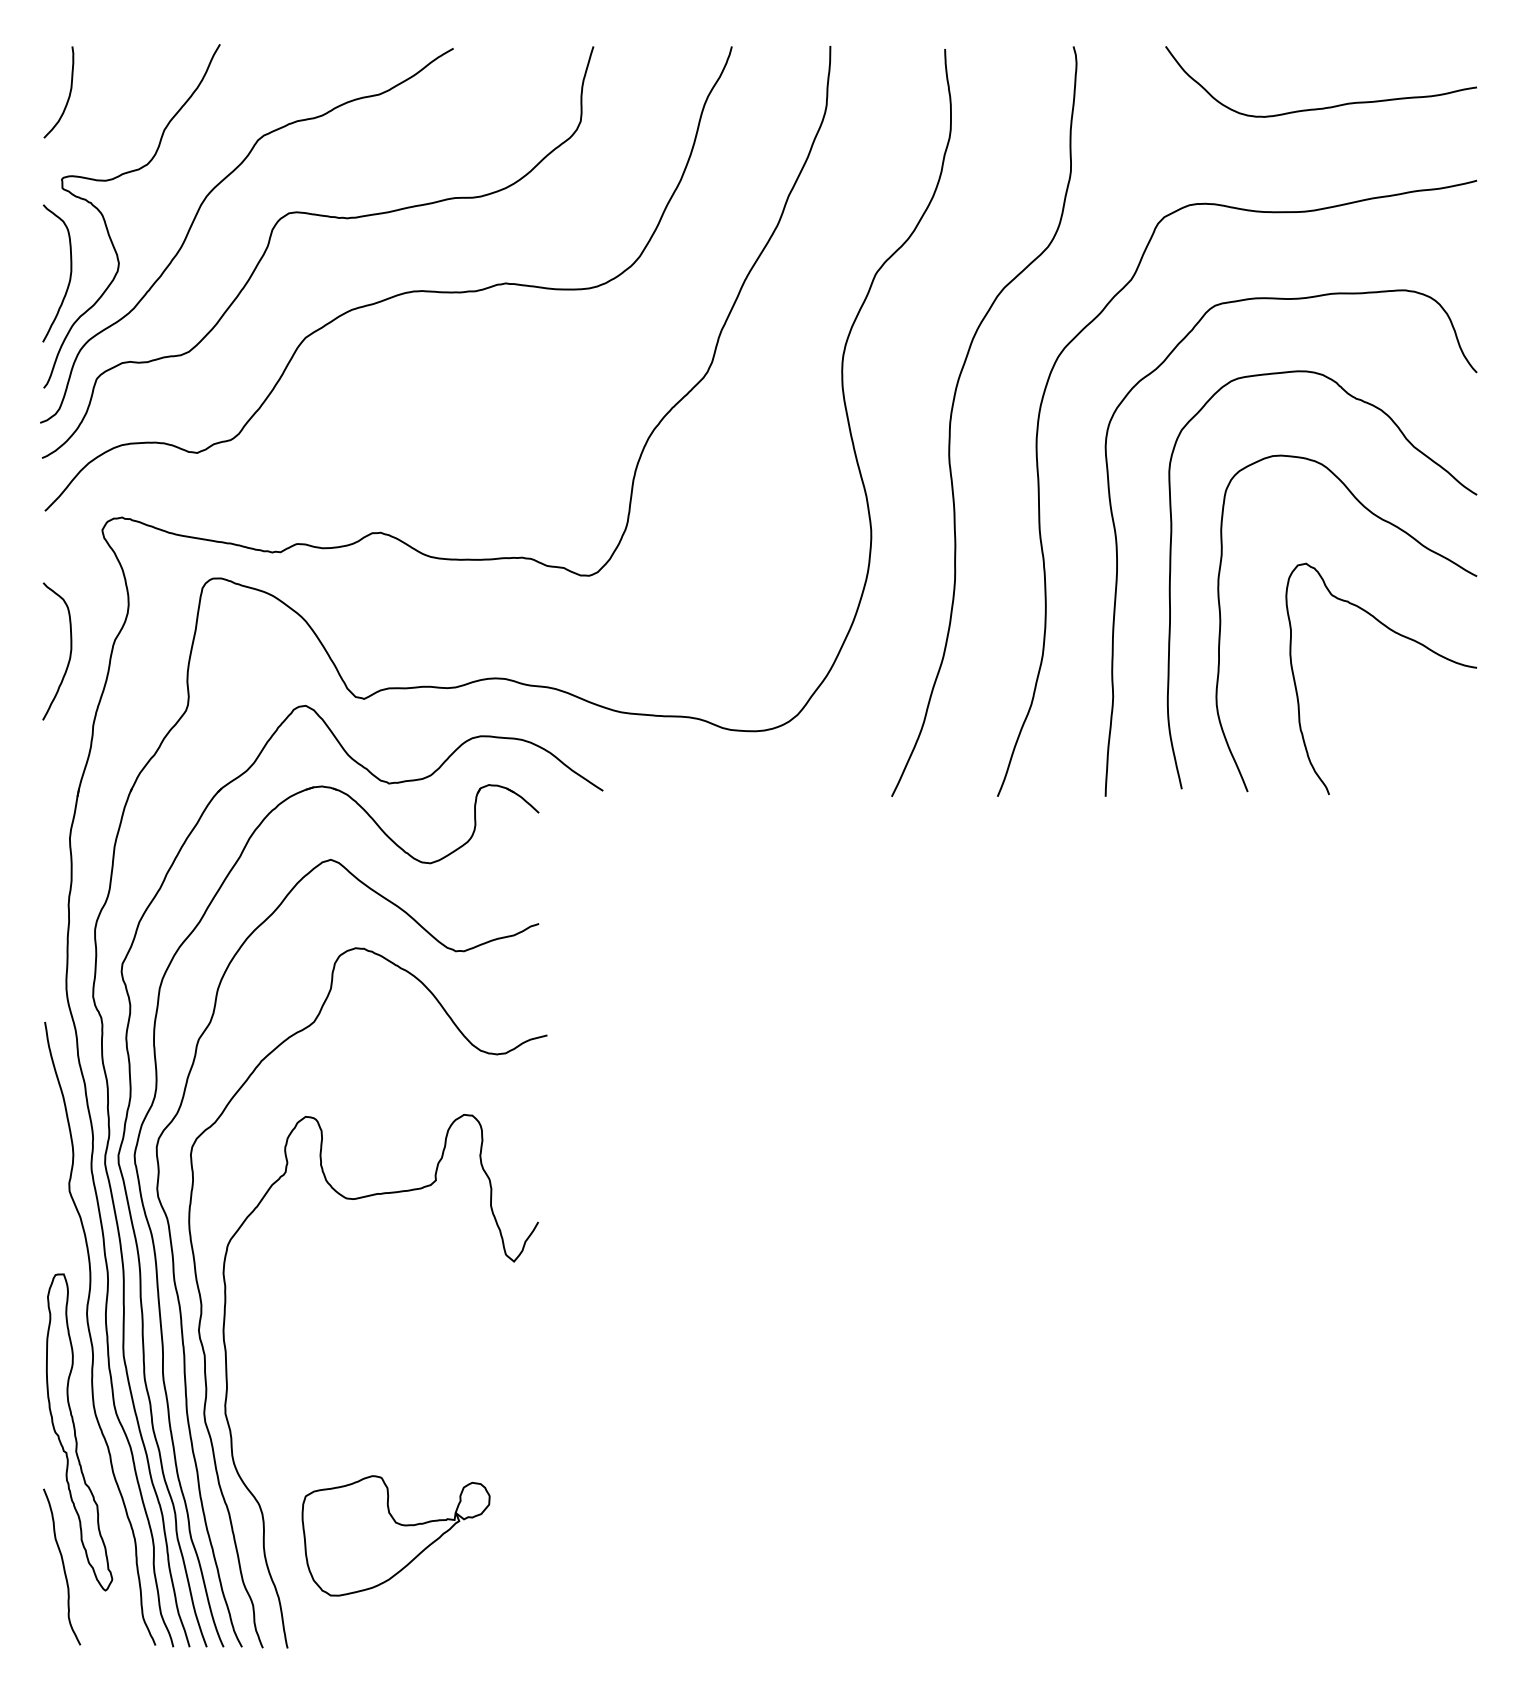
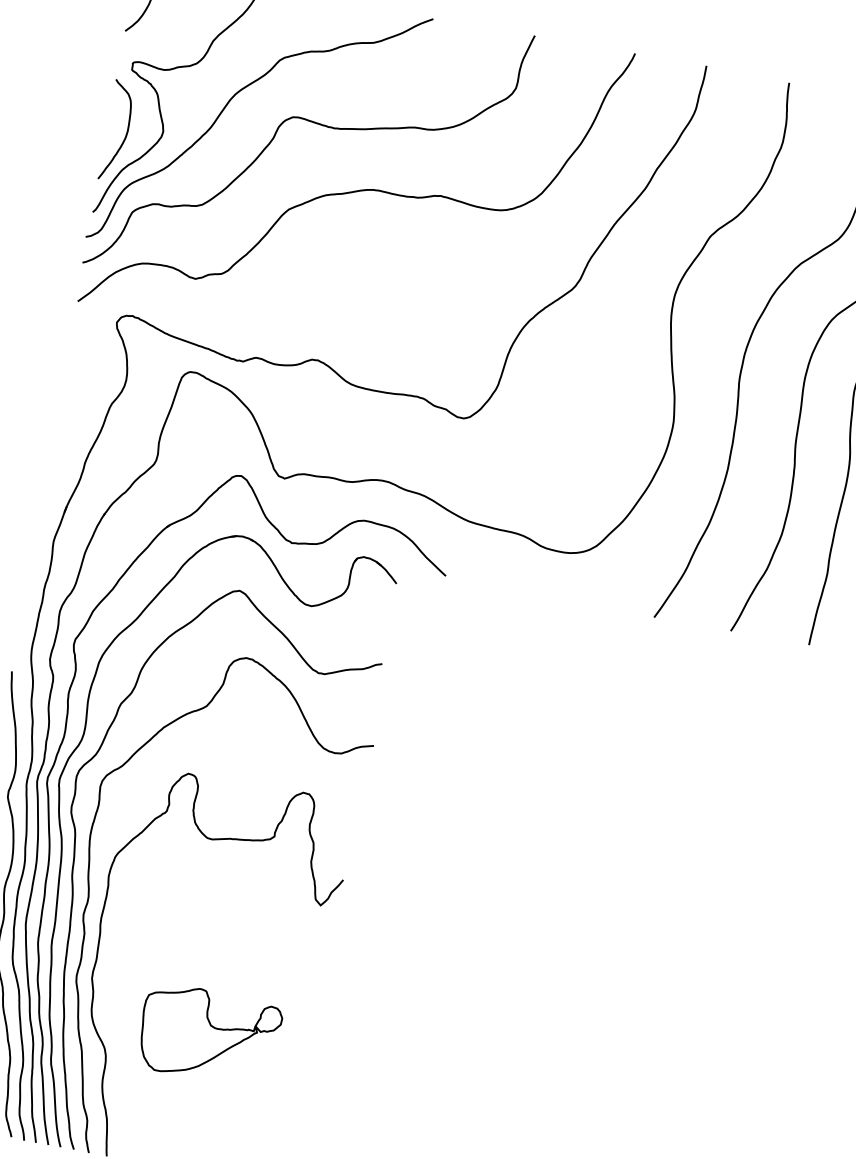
curve: (69, 653) -> (77, 407), removed
part: (395, 1535) -> (209, 1034), moved

